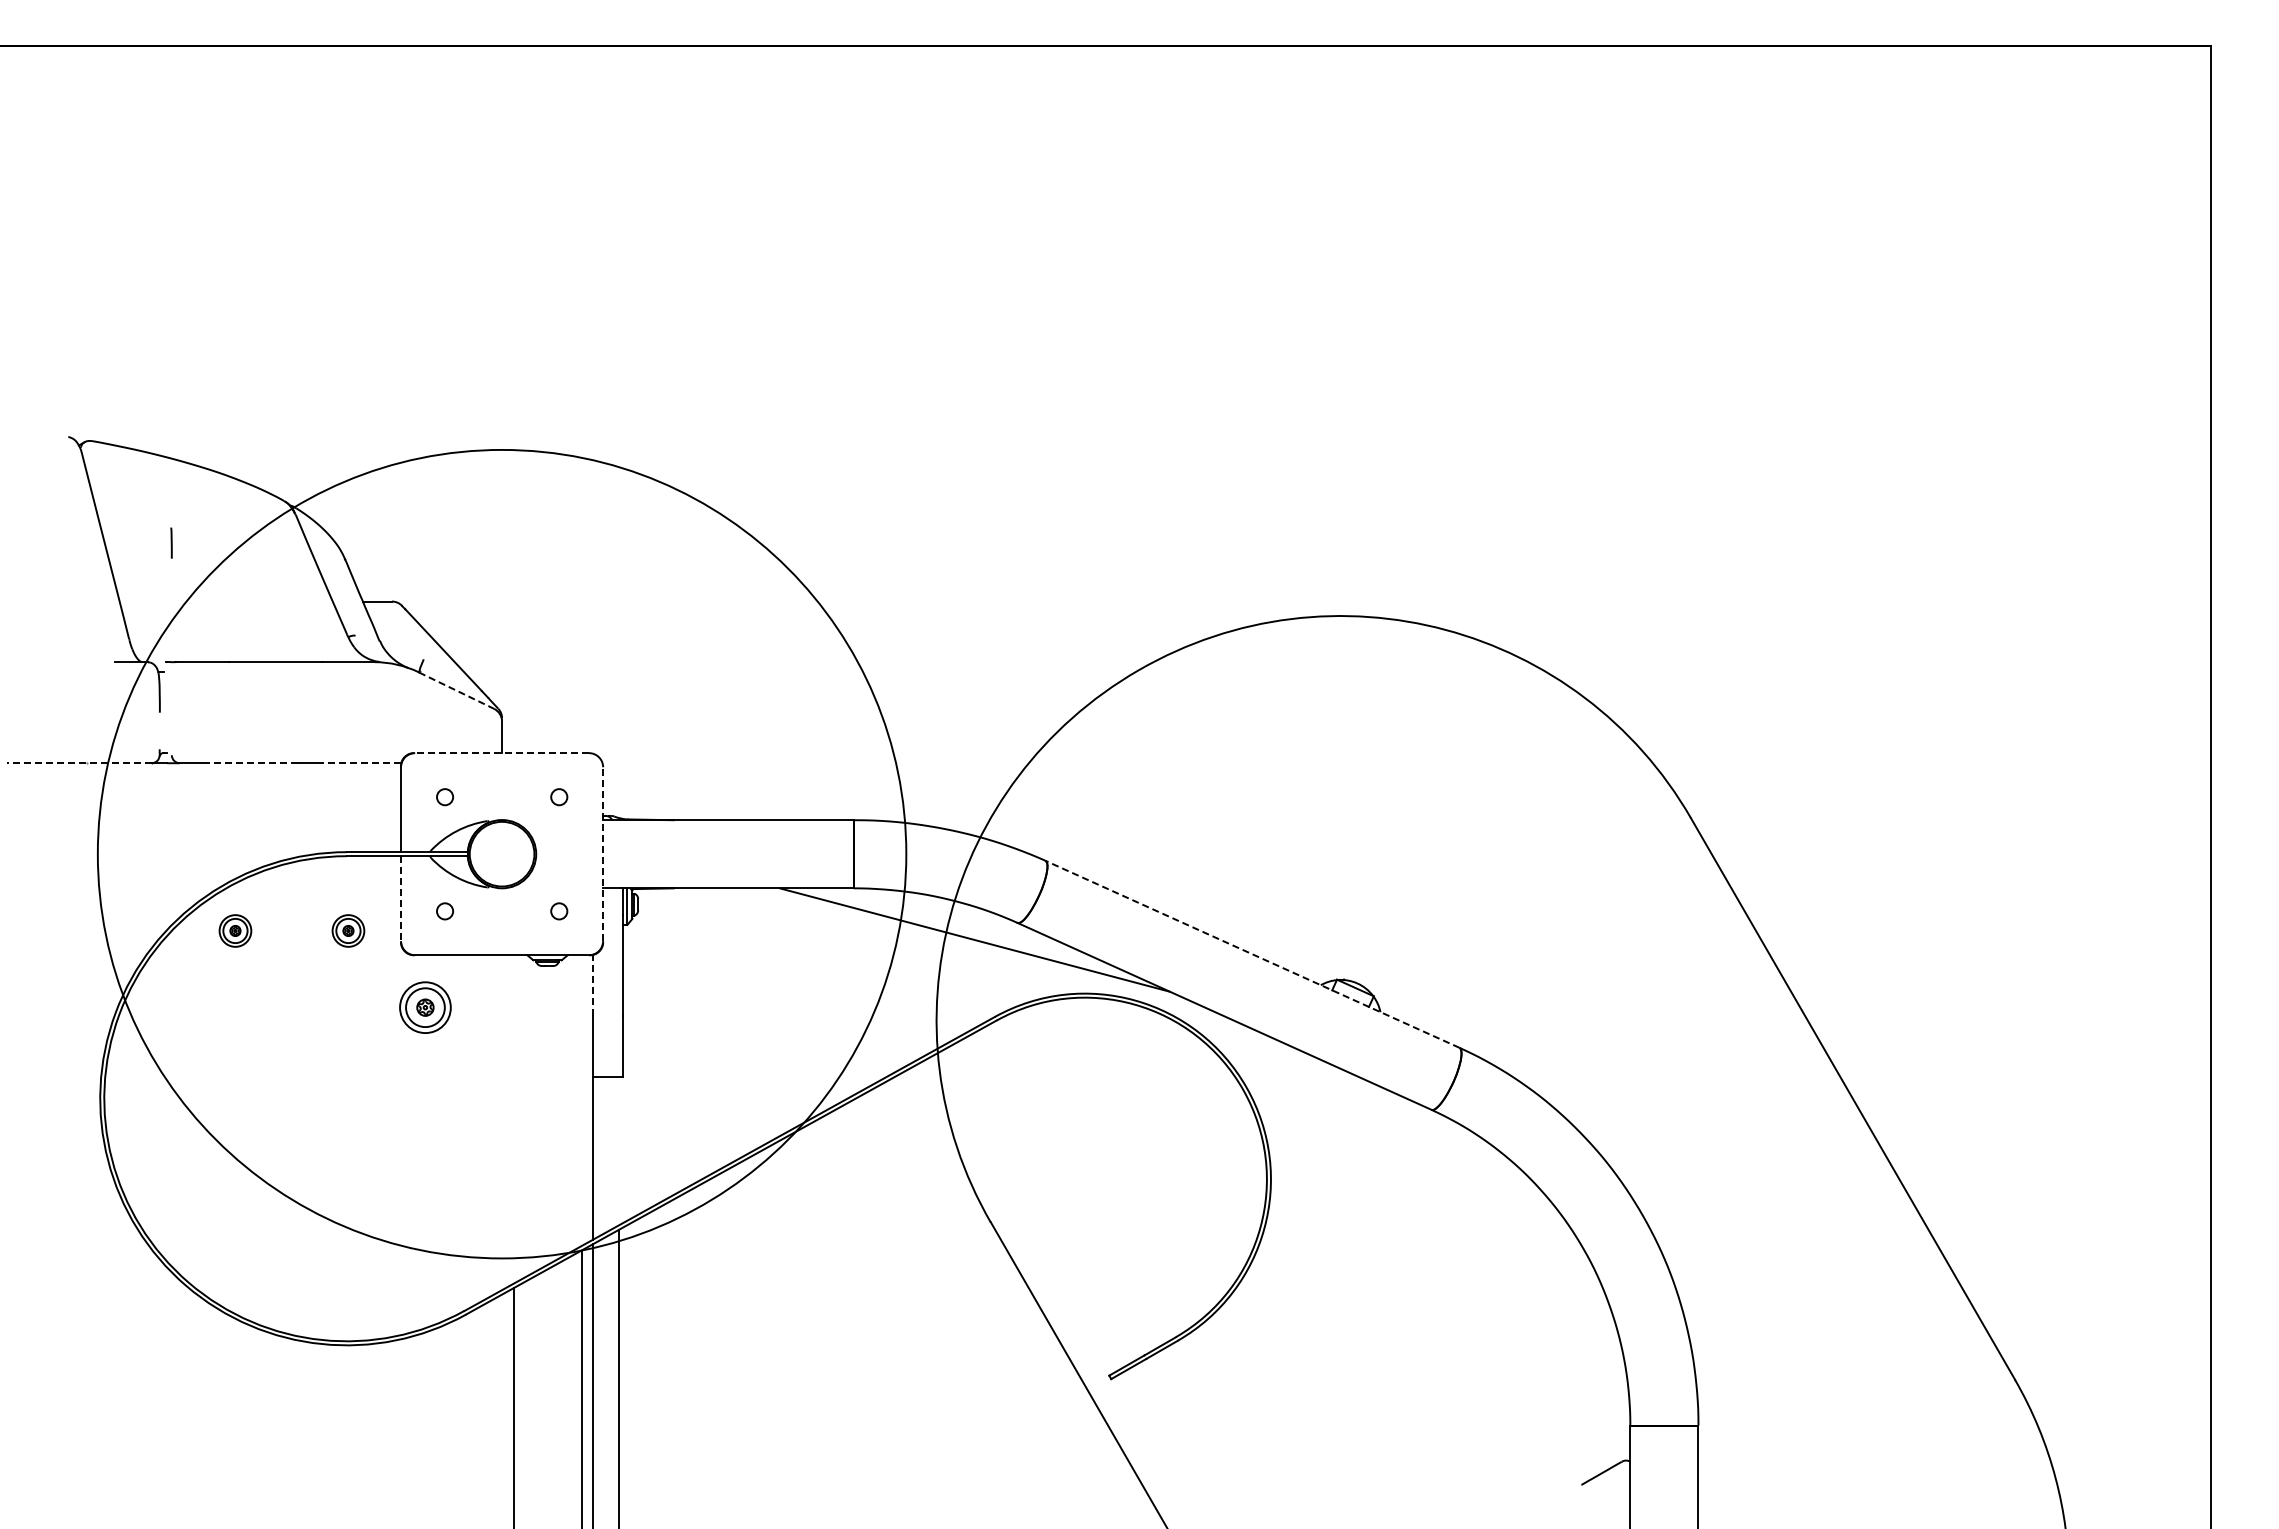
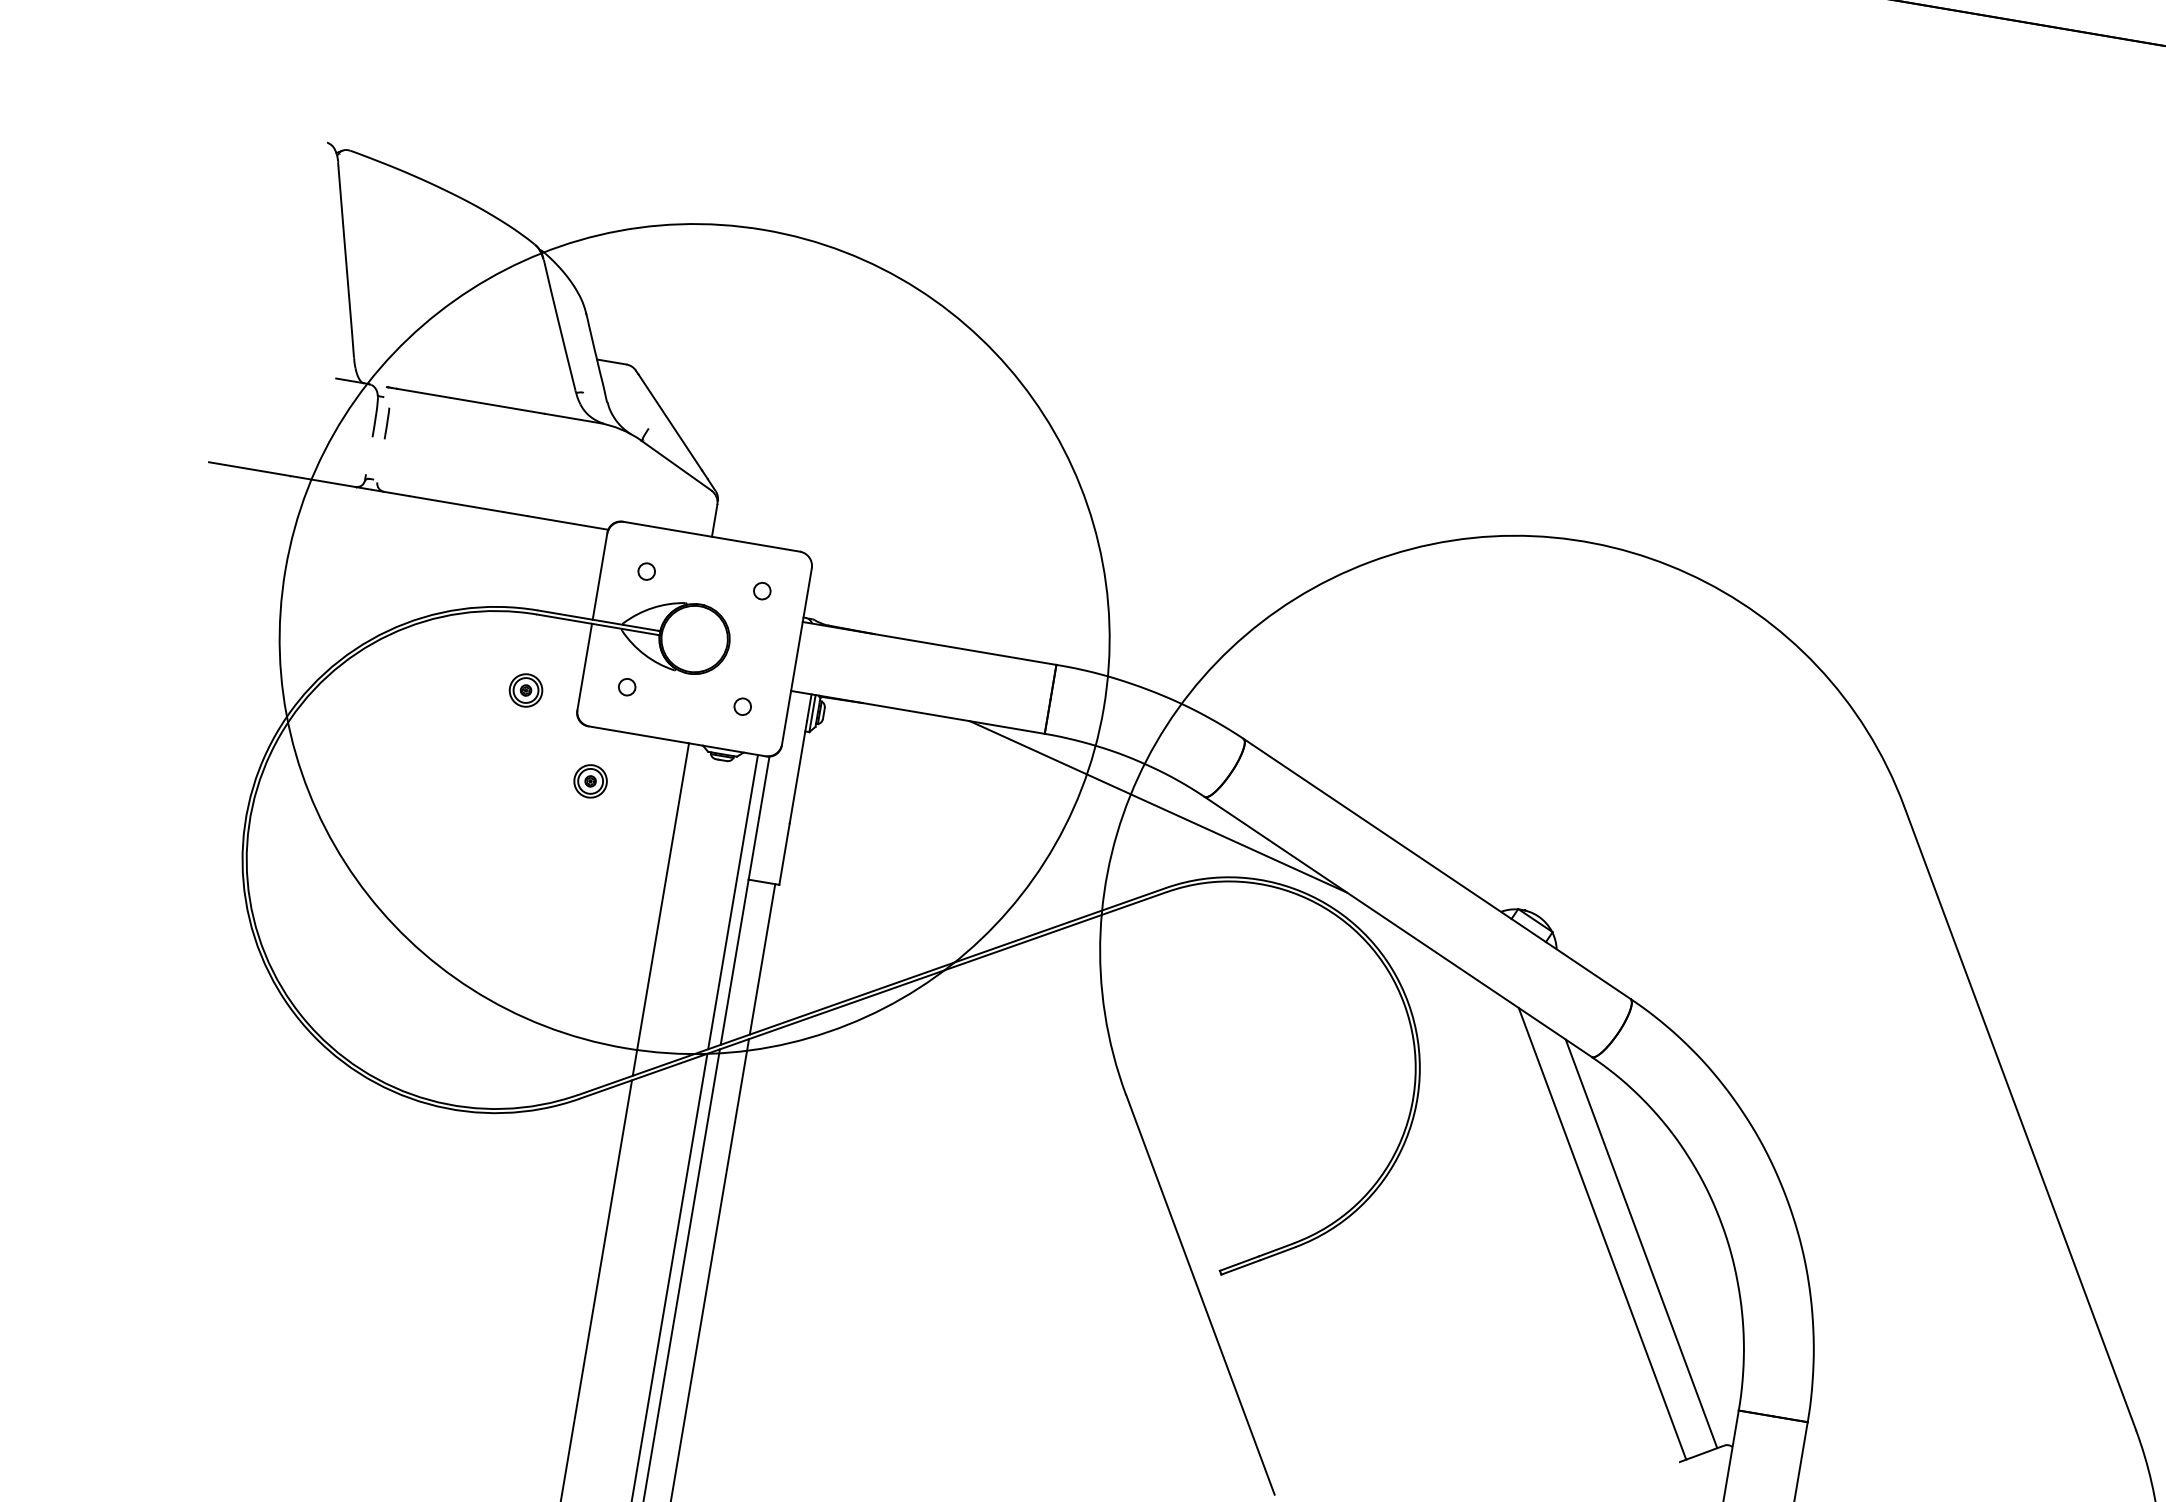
line: (171, 542) -> (387, 422), moved
line: (456, 690) -> (676, 465), dashed -> solid
line: (502, 753) -> (712, 537), dashed -> solid
line: (78, 763) -> (281, 474), dashed -> solid
line: (250, 763) -> (455, 504), dashed -> solid
line: (361, 763) -> (567, 523), dashed -> solid
line: (603, 854) -> (797, 656), dashed -> solid
line: (401, 899) -> (585, 667), dashed -> solid
part: (235, 930) -> (411, 670), removed
line: (1252, 954) -> (1437, 869), dashed -> solid
line: (593, 984) -> (764, 786), dashed -> solid
part: (424, 1007) -> (589, 780), size x0.62
line: (581, 1100) -> (732, 901), added
line: (513, 1119) -> (660, 909), added
line: (619, 1150) -> (762, 959), added
line: (1470, 1277) -> (1602, 1233), added
line: (1509, 1281) -> (1641, 1244), added

